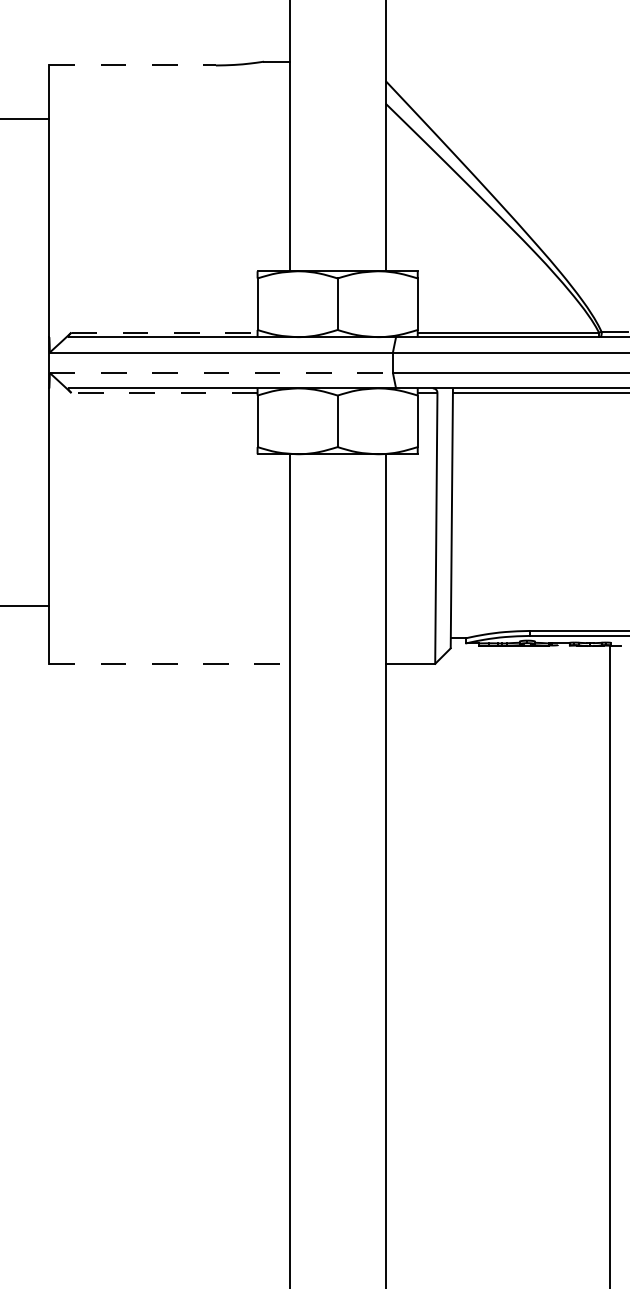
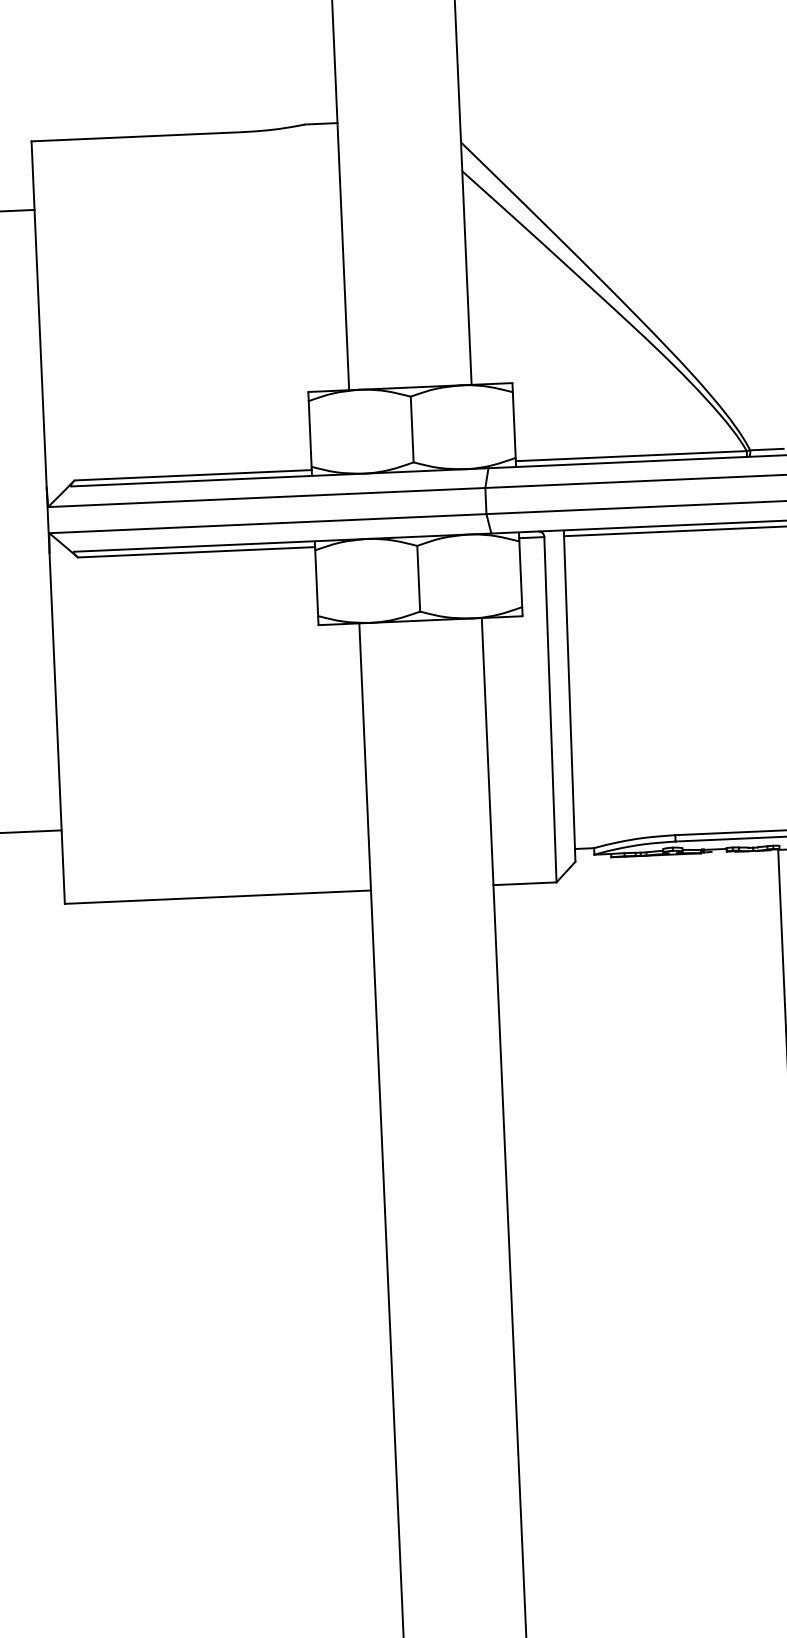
line: (133, 65) -> (138, 136), dashed -> solid
line: (165, 332) -> (194, 475), dashed -> solid
line: (221, 373) -> (268, 524), dashed -> solid
line: (164, 393) -> (196, 552), dashed -> solid
line: (169, 663) -> (217, 896), dashed -> solid

